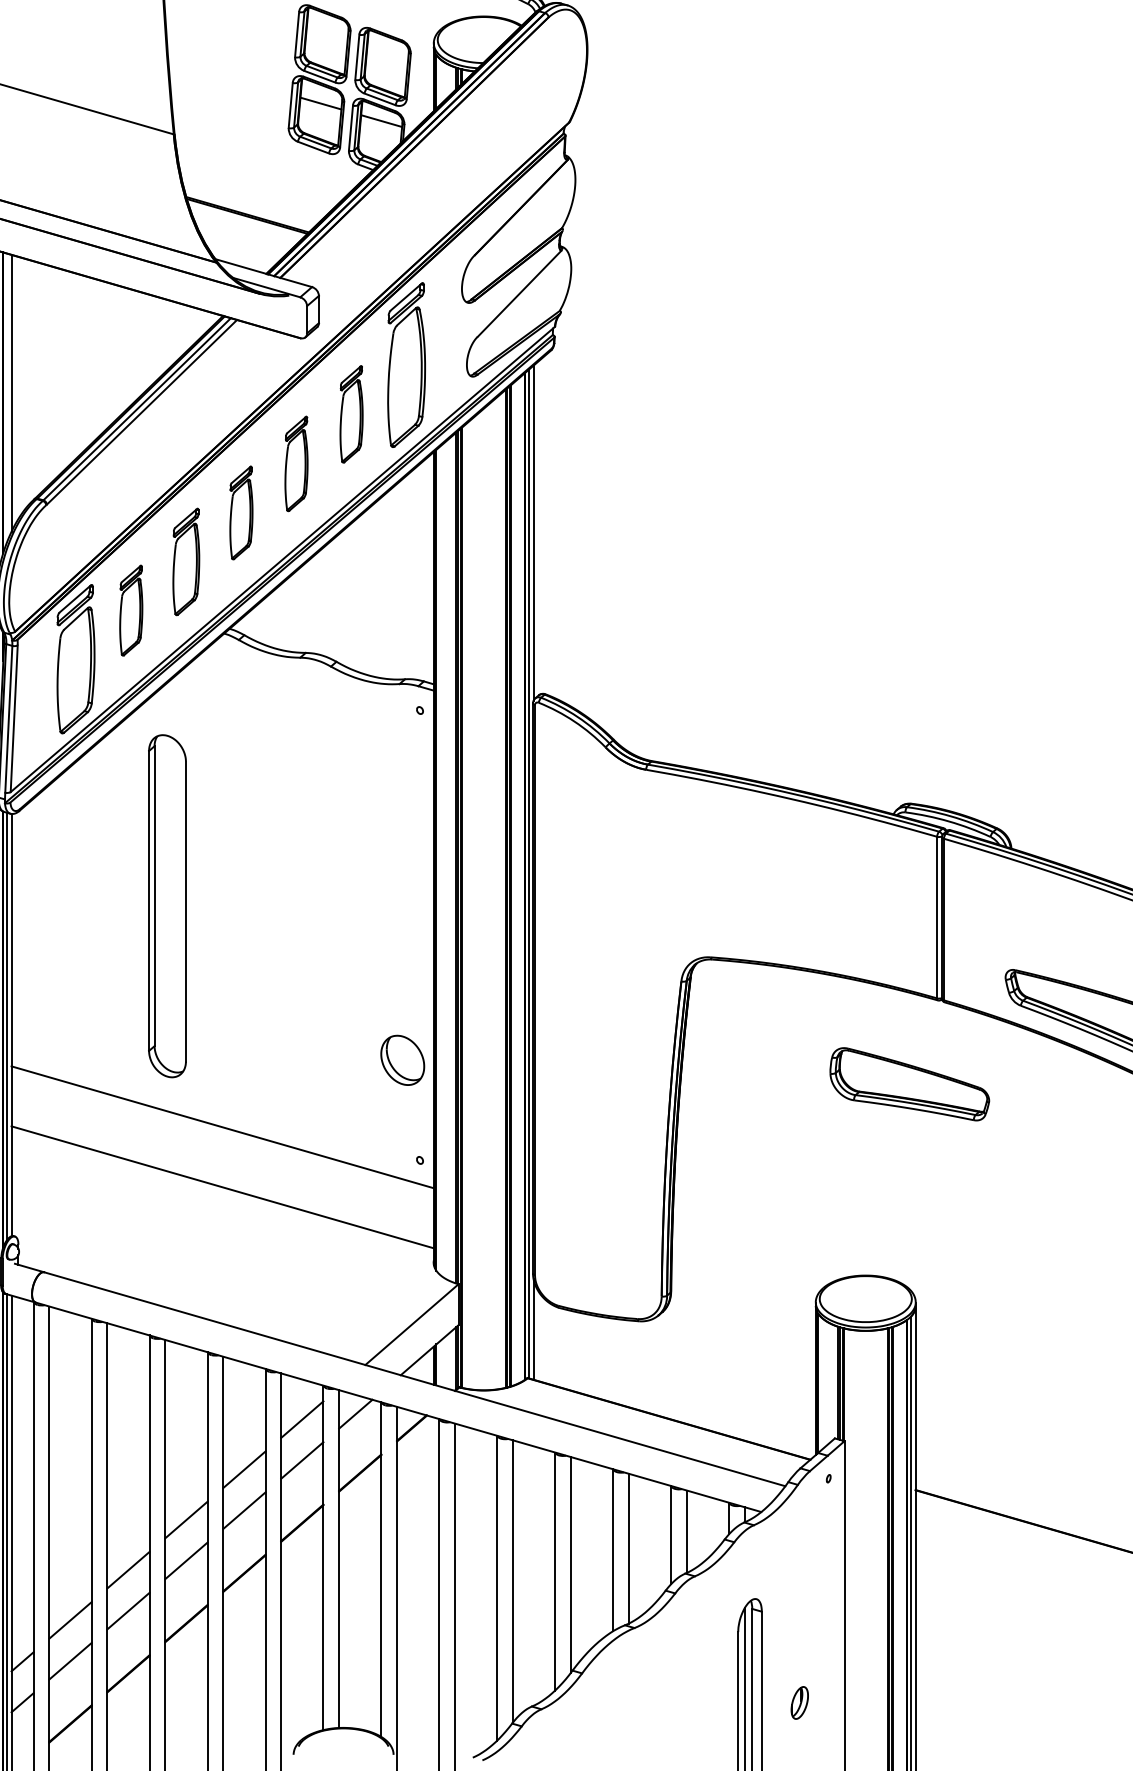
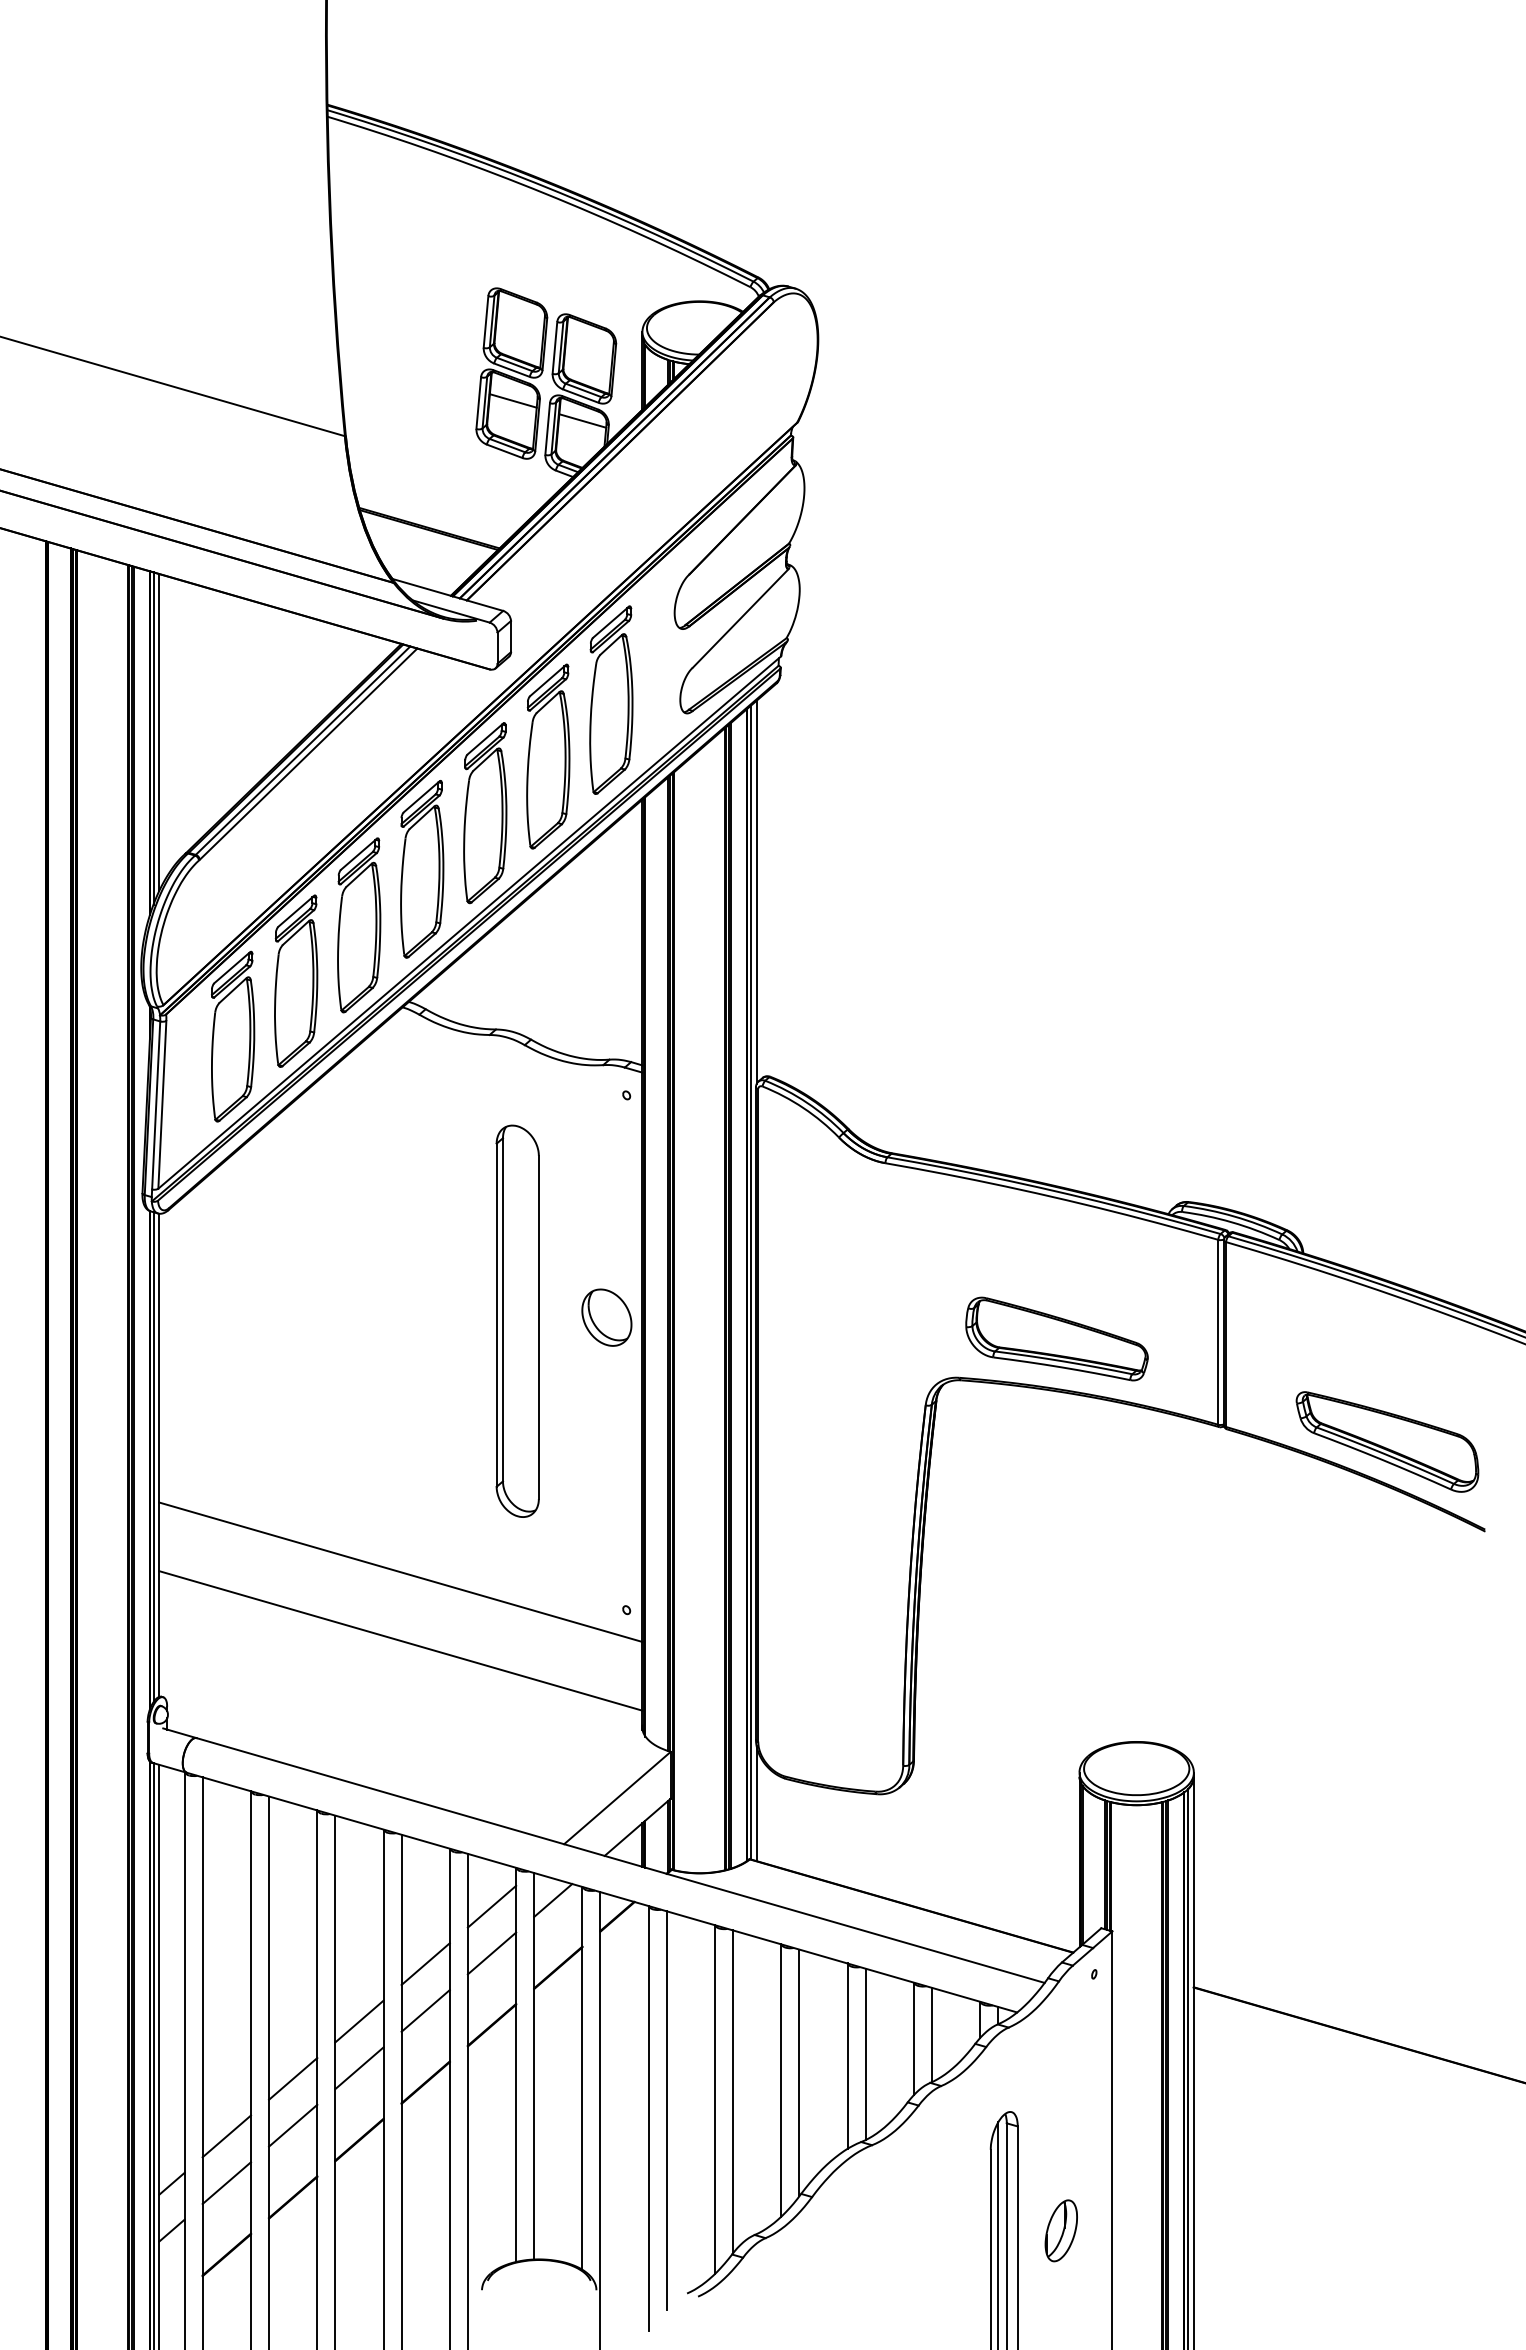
line: (6, 398) -> (153, 738), added
part: (351, 414) -> (548, 756), size x1.67
part: (296, 464) -> (485, 813), size x1.67
part: (241, 513) -> (422, 869), size x1.67
part: (186, 562) -> (359, 925), size x1.43
part: (131, 610) -> (296, 980), size x1.67
part: (167, 905) -> (517, 1320), moved
part: (402, 1060) -> (606, 1317), moved
part: (909, 1083) -> (1056, 1338), moved
part: (799, 1702) -> (1060, 2230), size x1.67

